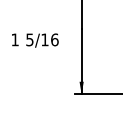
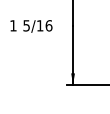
text: (35, 40) -> (31, 26), moved

